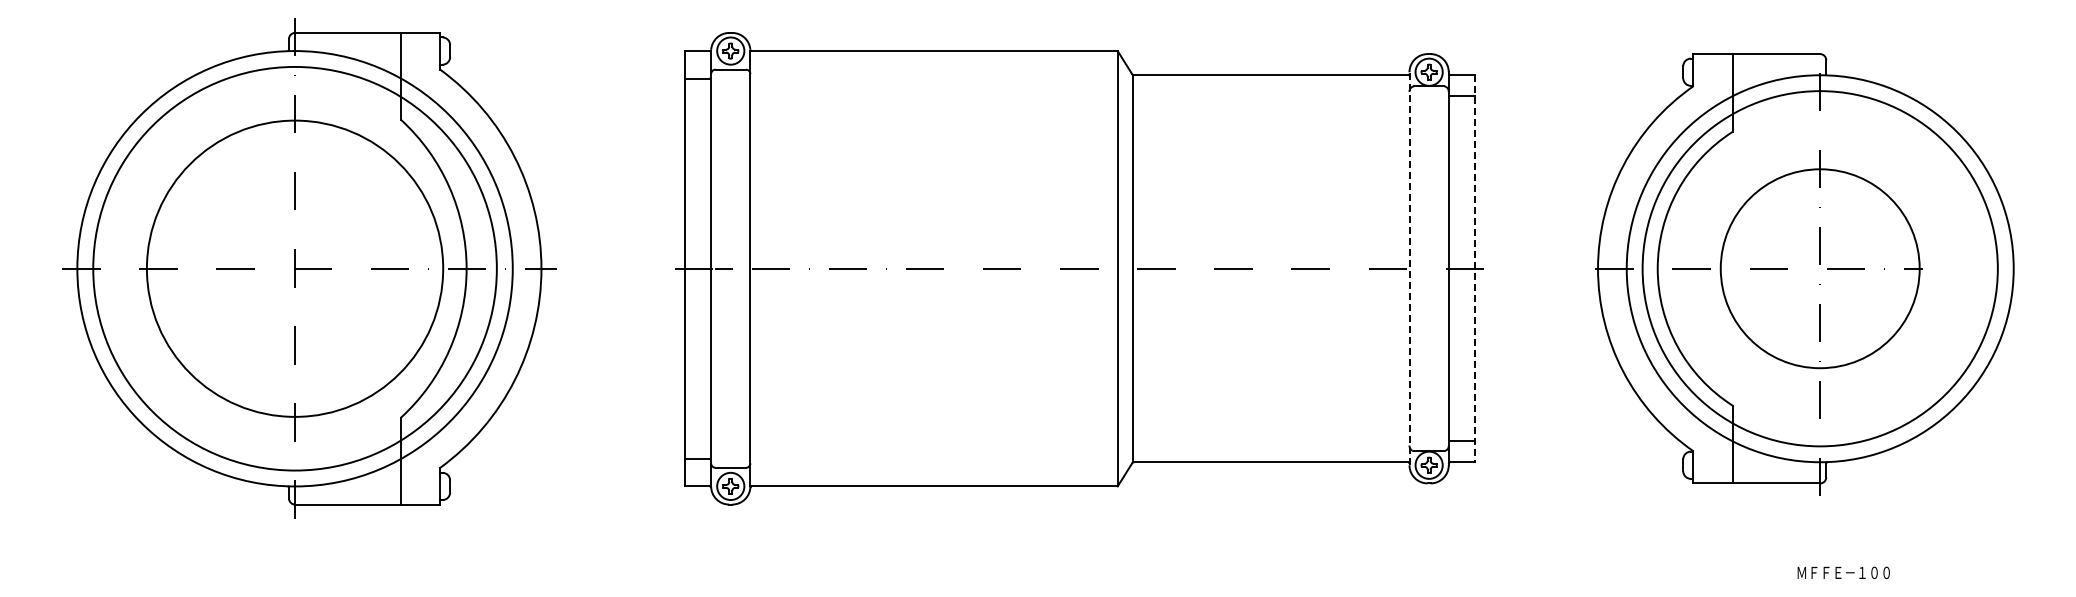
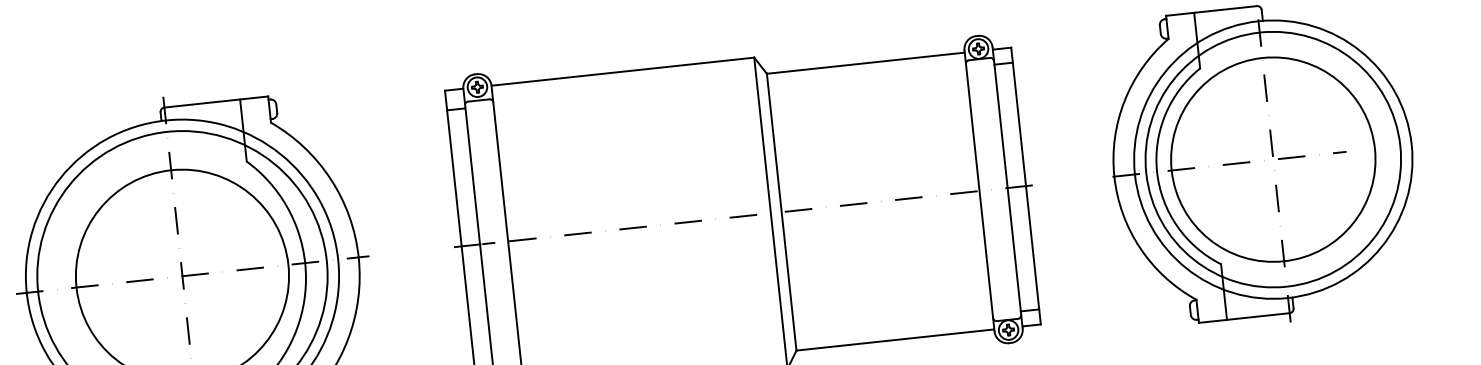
line: (1409, 268) -> (979, 190), dashed -> solid
circle: (1820, 268) -> (1273, 159), size x1.43
line: (1474, 269) -> (1026, 186), dashed -> solid

